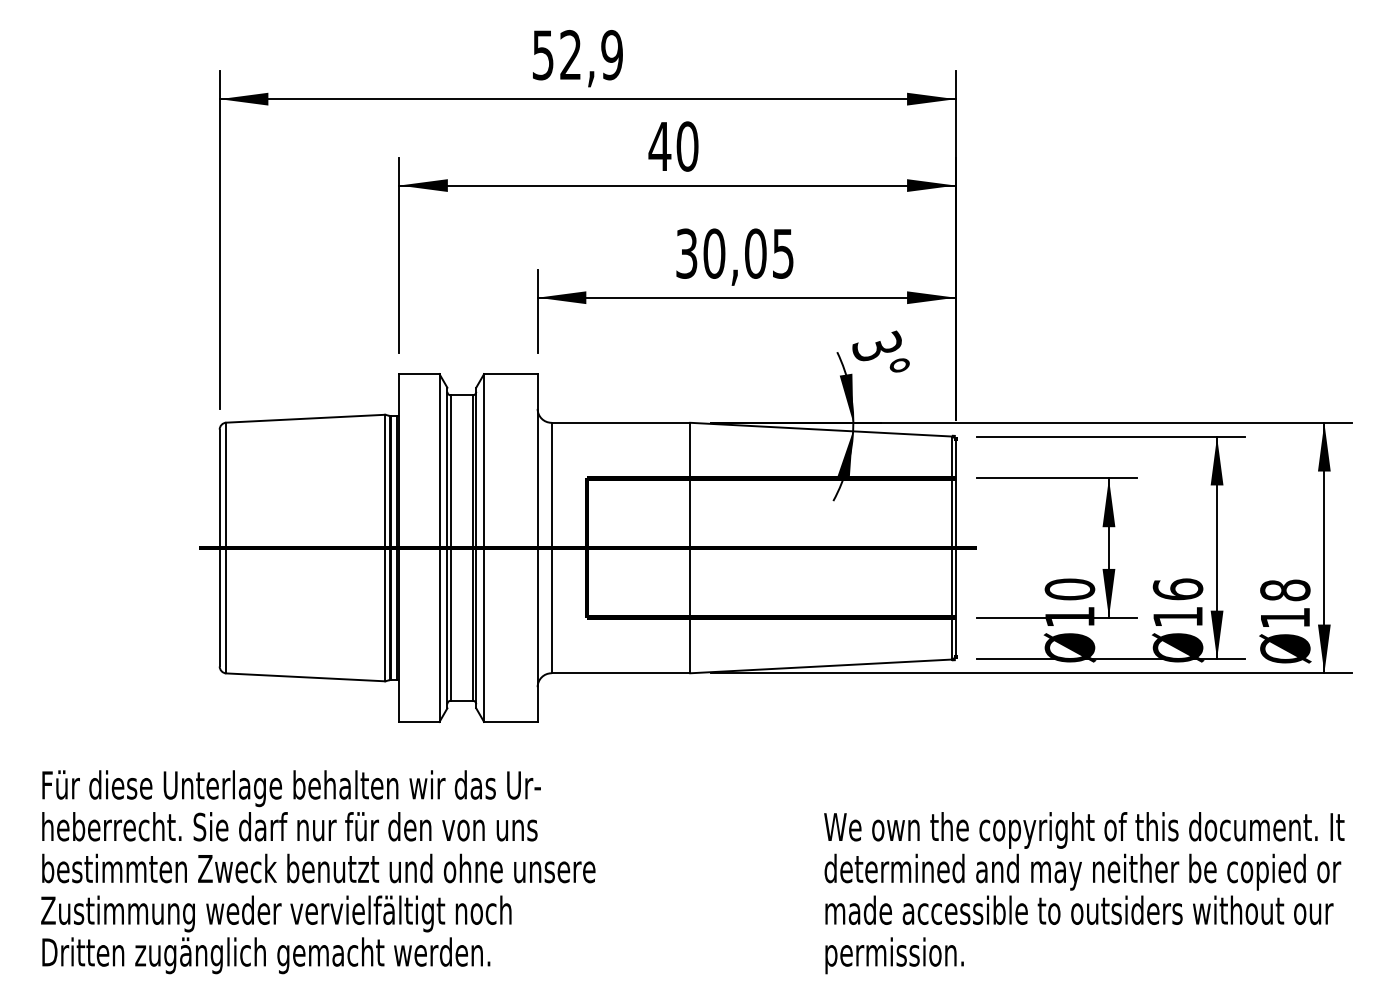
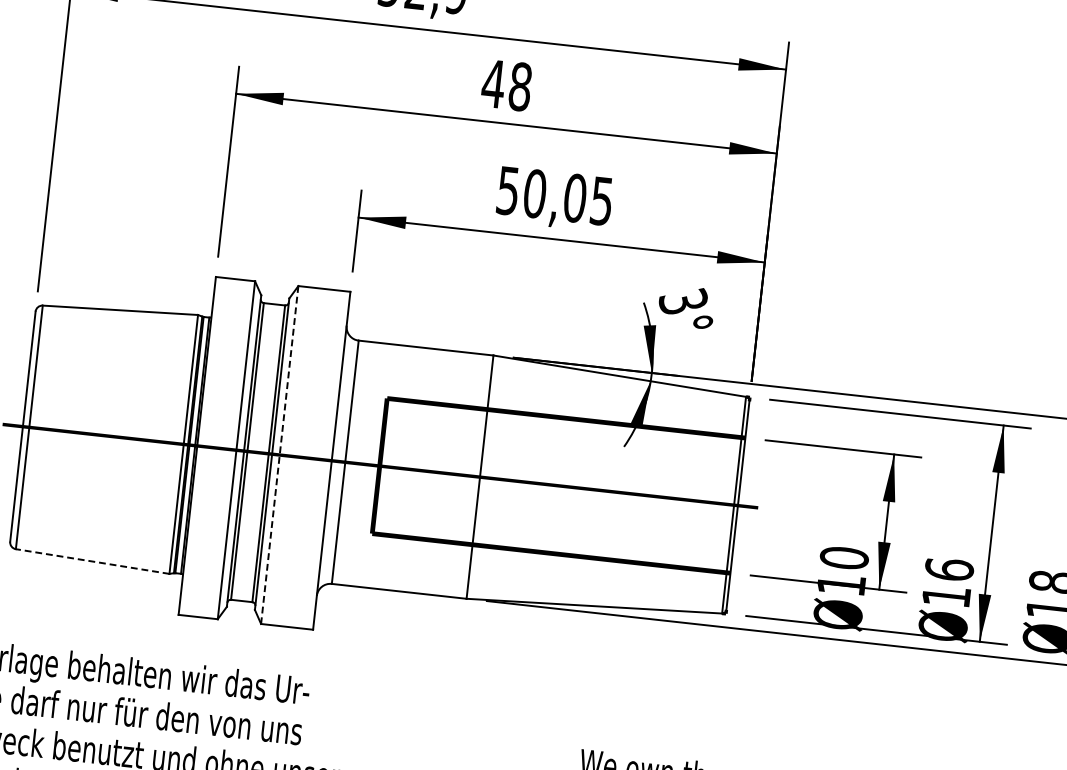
text: (687, 146) -> (520, 86), 40 -> 48
text: (687, 253) -> (508, 190), 30,05 -> 50,05
line: (484, 548) -> (280, 455), solid -> dashed
line: (305, 677) -> (92, 561), solid -> dashed

